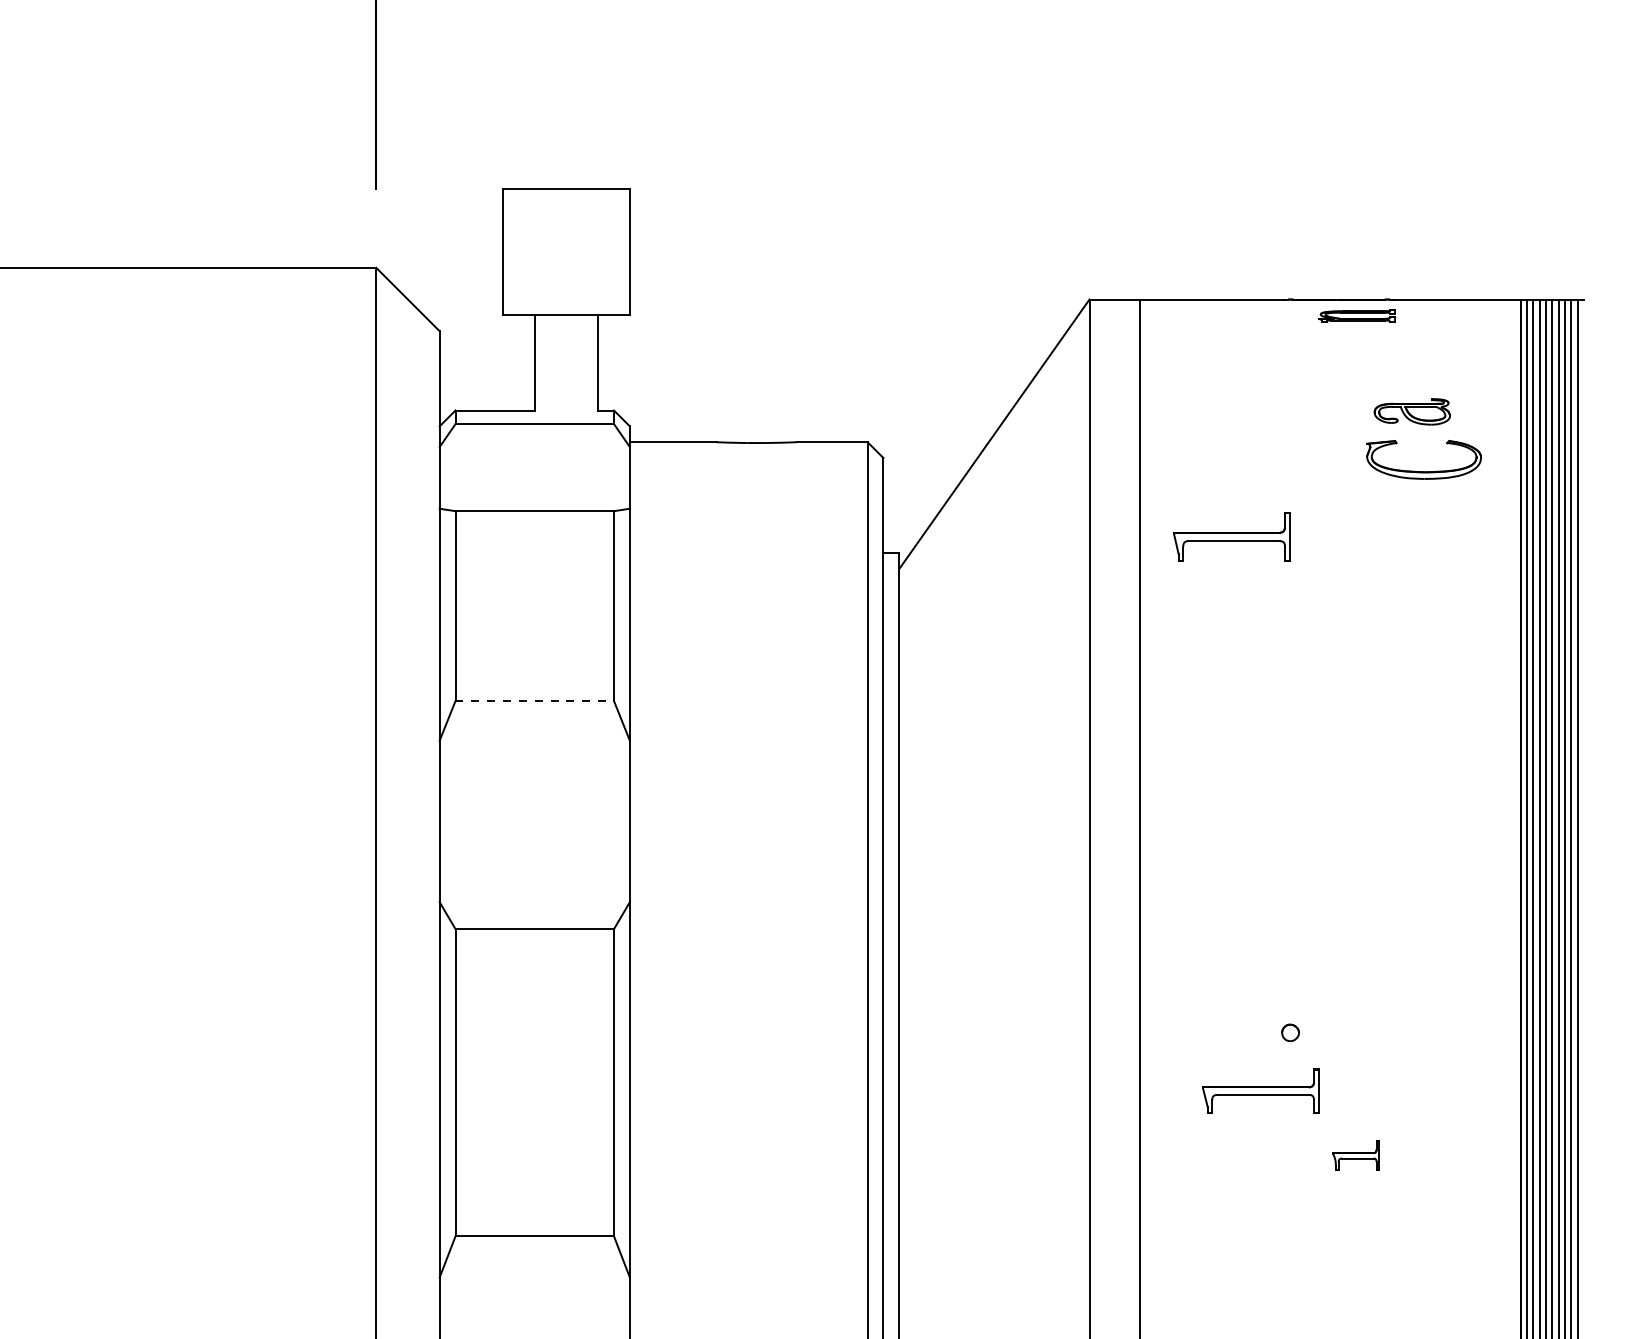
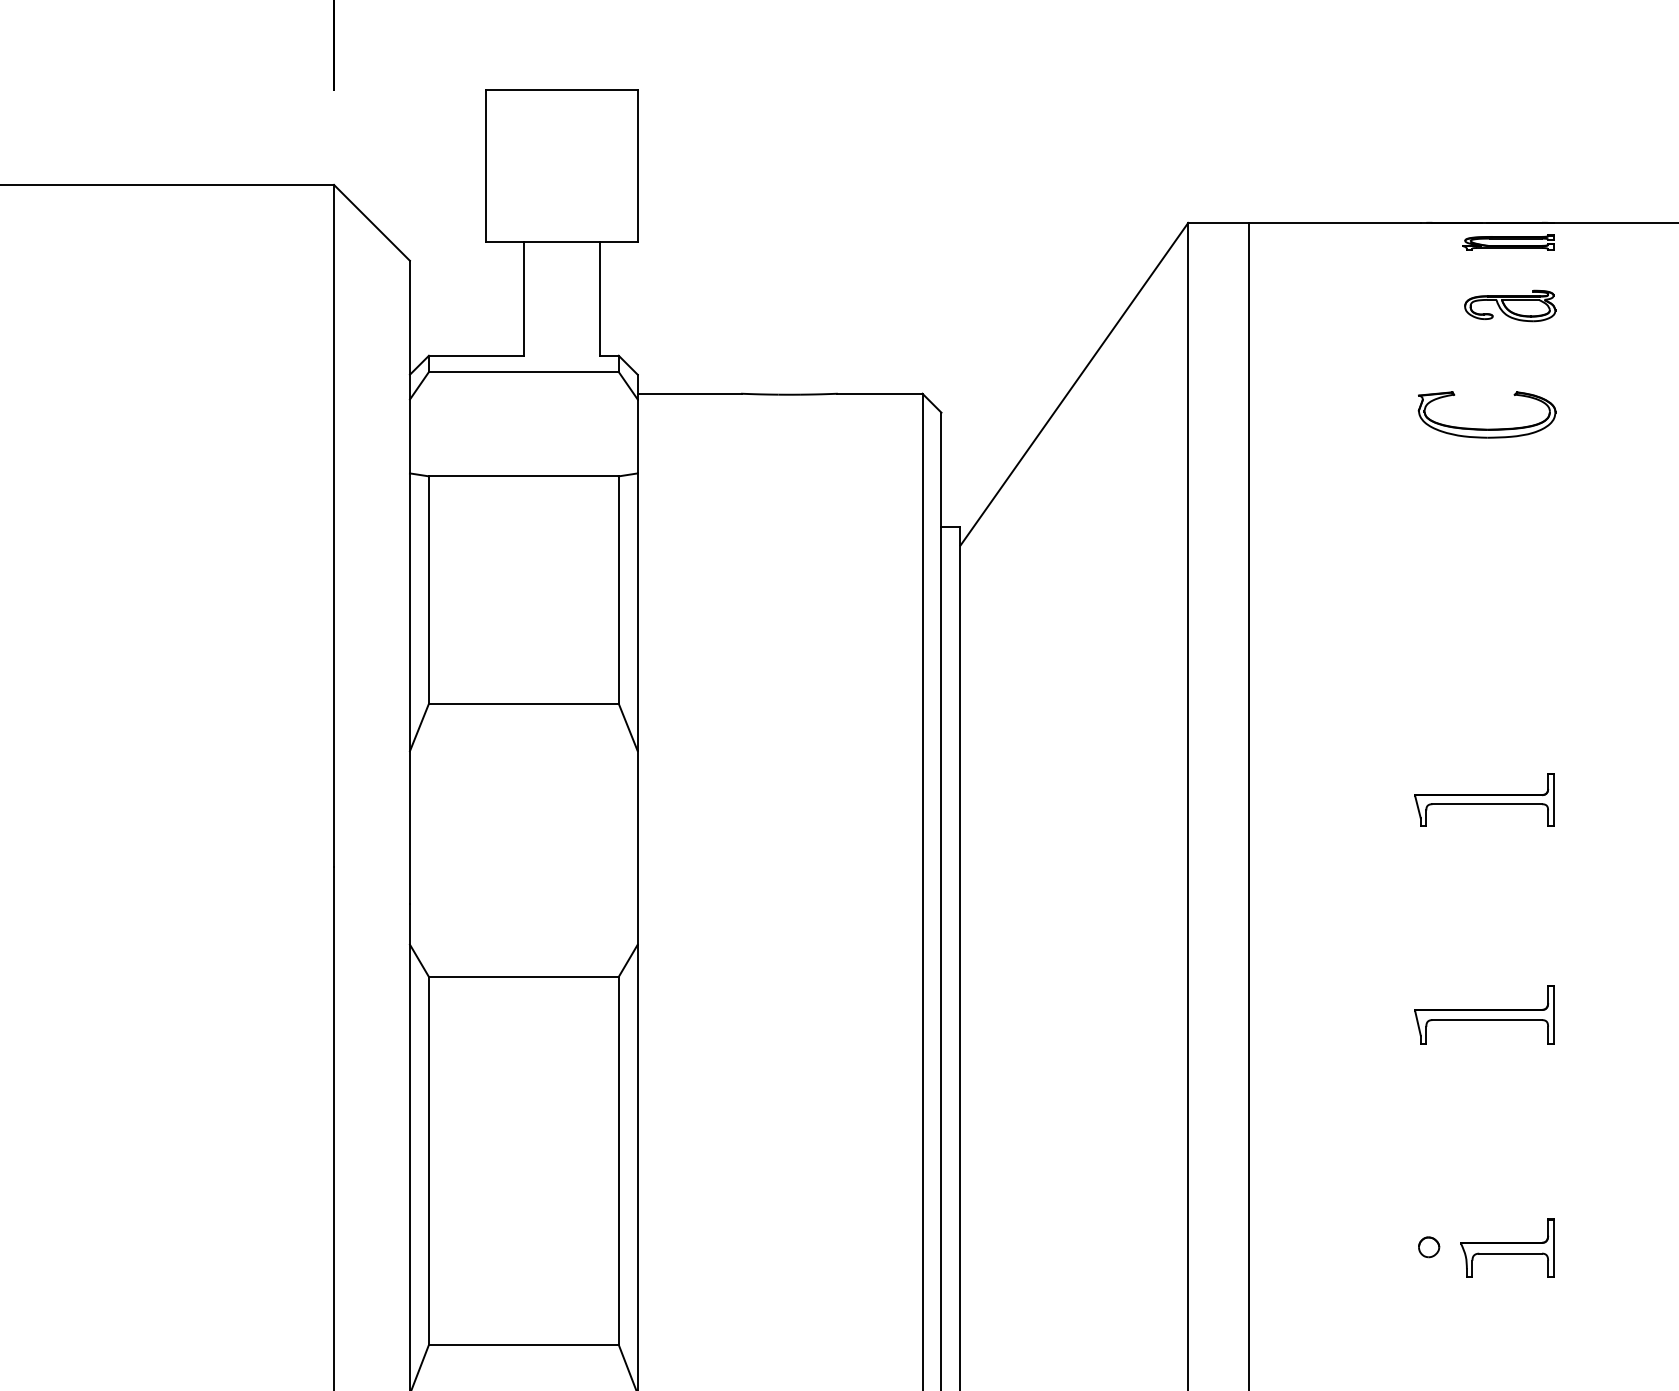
part: (1411, 411) -> (1509, 305), moved
part: (1423, 471) -> (1486, 428), moved
part: (1231, 536) -> (1484, 1014), moved
line: (535, 701) -> (524, 704), dashed -> solid
part: (1290, 1032) -> (1428, 1246), moved
part: (1260, 1090) -> (1484, 798), moved
part: (1356, 1155) -> (1508, 1248), size x1.67

